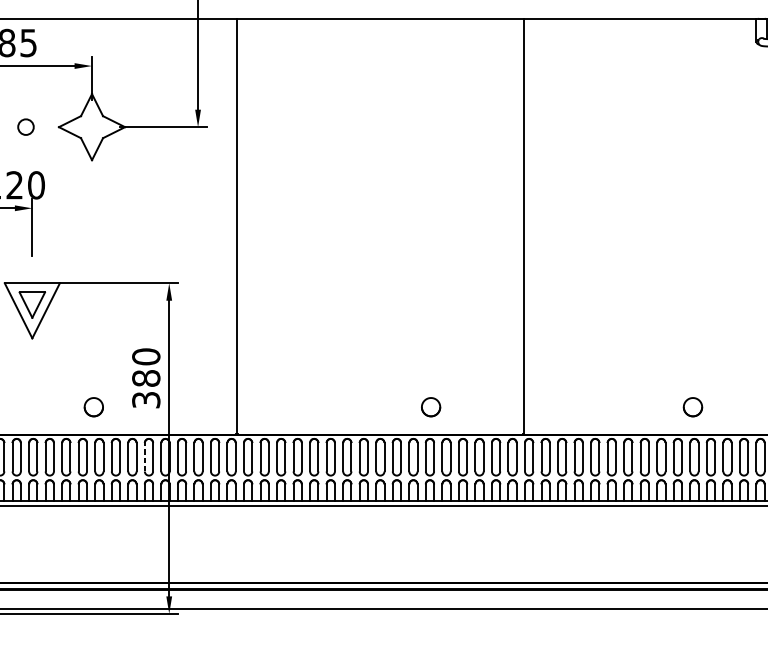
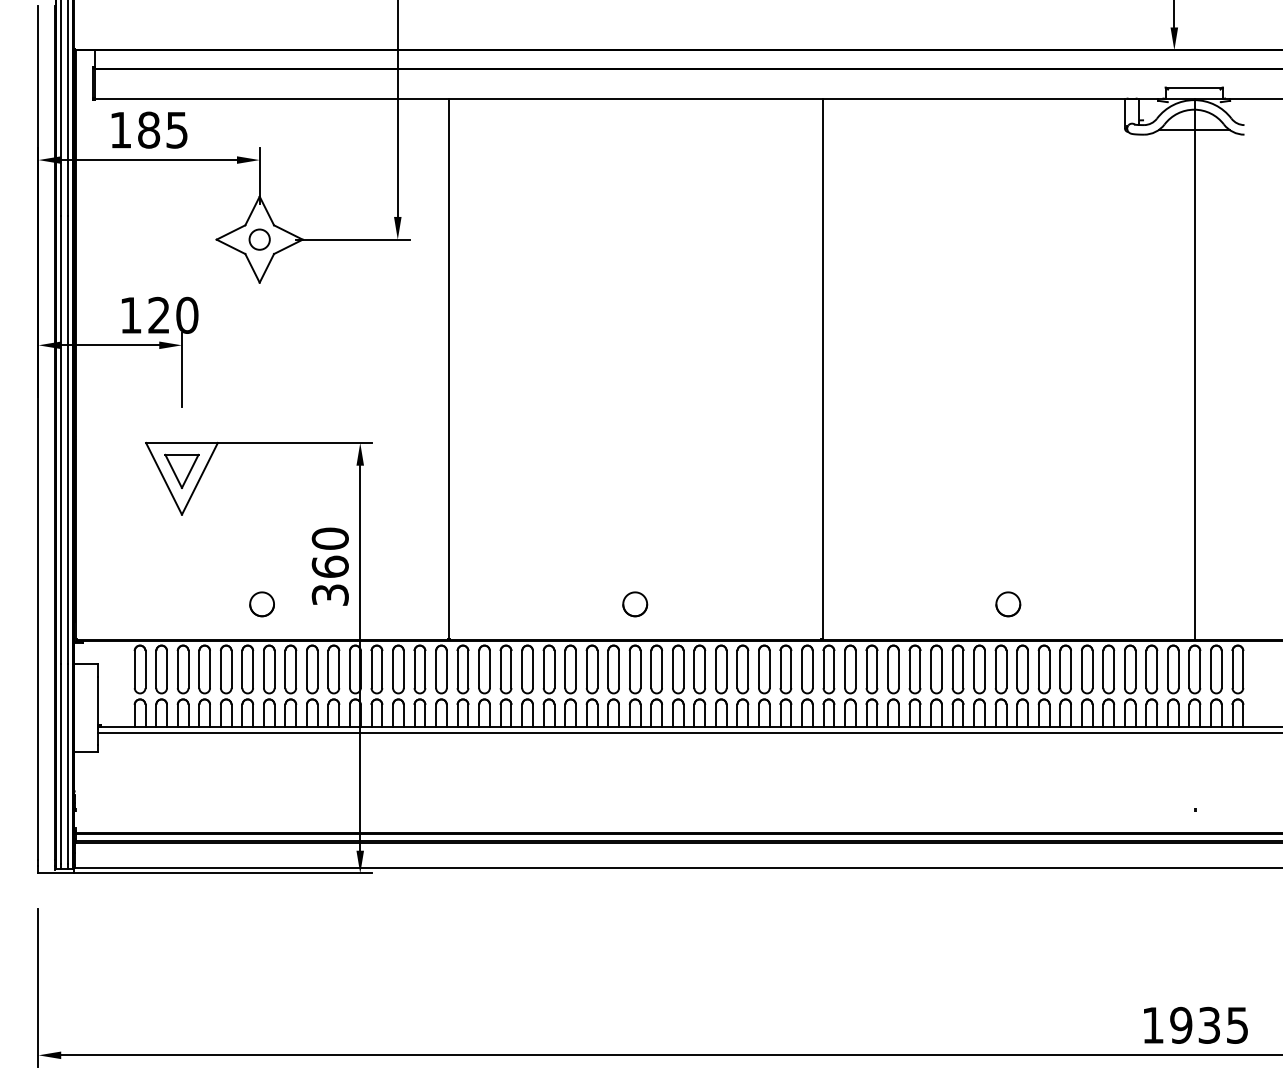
circle: (25, 127) -> (259, 239), moved
text: (145, 378) -> (329, 566), 380 -> 360
part: (431, 407) -> (635, 604), moved
part: (693, 407) -> (1008, 604), moved
line: (144, 457) -> (328, 669), dashed -> solid

